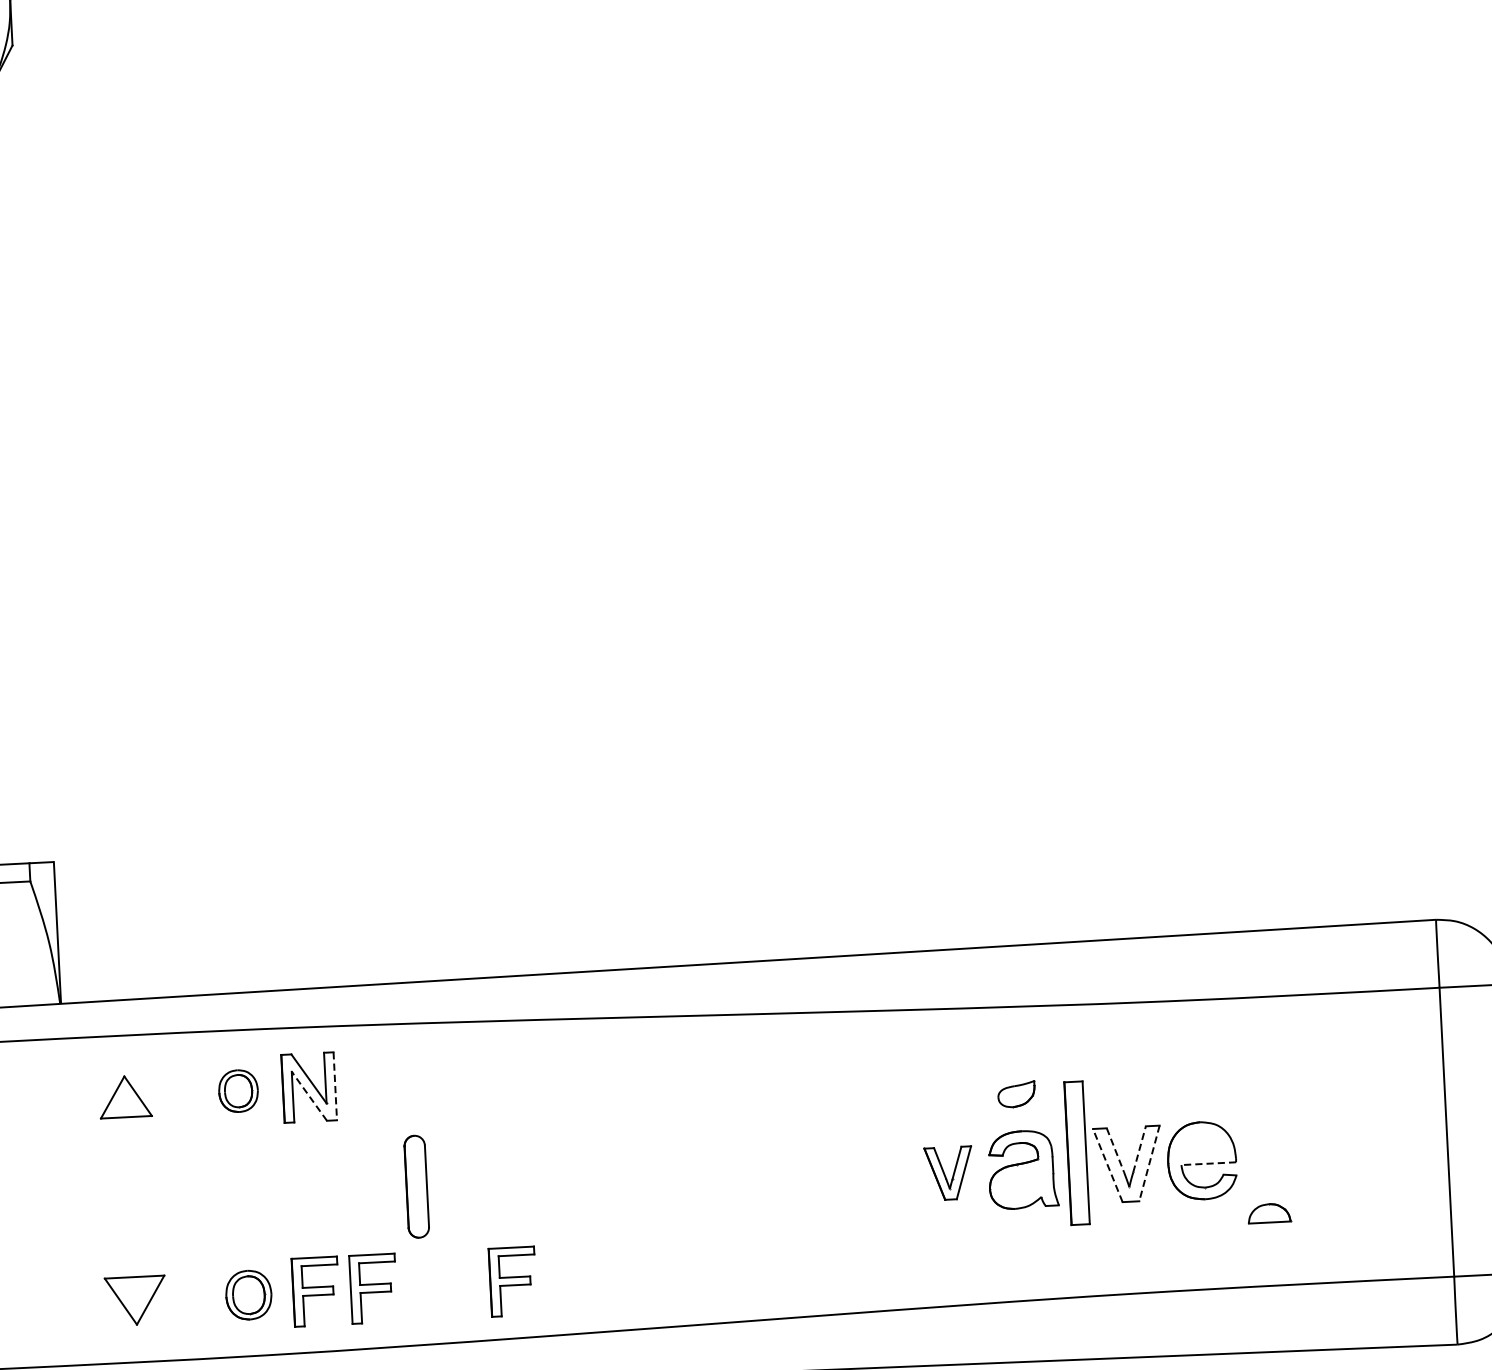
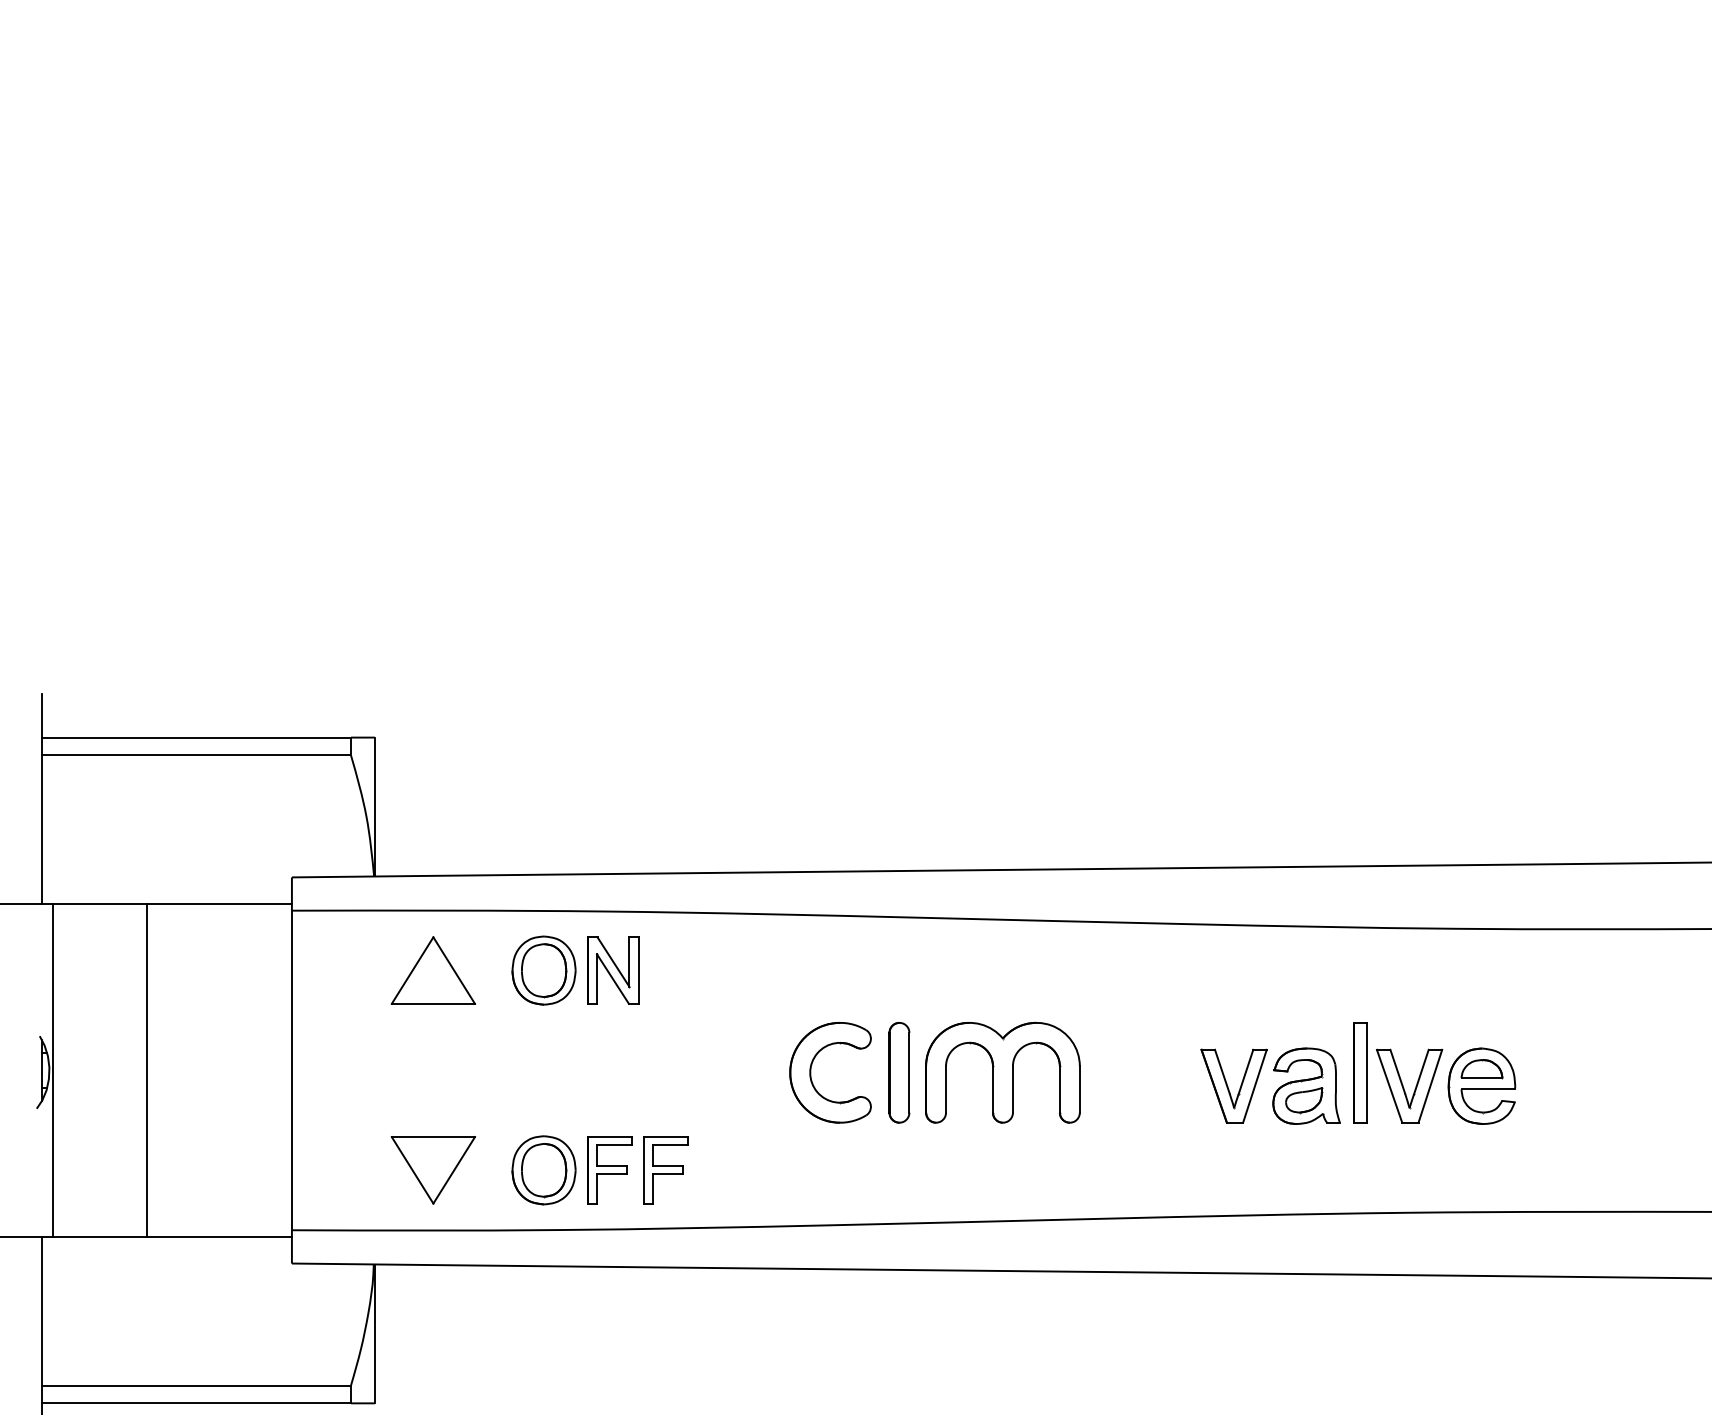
line: (335, 1087) -> (638, 971), dashed -> solid
part: (237, 1091) -> (543, 970), size x1.67
part: (1017, 1094) -> (1304, 1100), moved
part: (124, 1096) -> (432, 970), size x1.67
line: (308, 1096) -> (612, 979), dashed -> solid
line: (1139, 1148) -> (1421, 1071), dashed -> solid
line: (1115, 1151) -> (1397, 1072), dashed -> solid
part: (1077, 1153) -> (1360, 1072), size x0.71
line: (1149, 1163) -> (1430, 1086), dashed -> solid
line: (1208, 1163) -> (1488, 1089), dashed -> solid
line: (1107, 1165) -> (1389, 1086), dashed -> solid
part: (711, 1171) -> (1002, 1072), added
part: (948, 1172) -> (1233, 1085), size x1.43
part: (516, 1181) -> (811, 1072), added
part: (416, 1186) -> (899, 1072), moved
part: (1268, 1213) -> (1481, 1069), moved
part: (512, 1281) -> (802, 1170), removed
part: (248, 1295) -> (543, 1170), size x1.43
part: (135, 1301) -> (432, 1170), size x1.43

